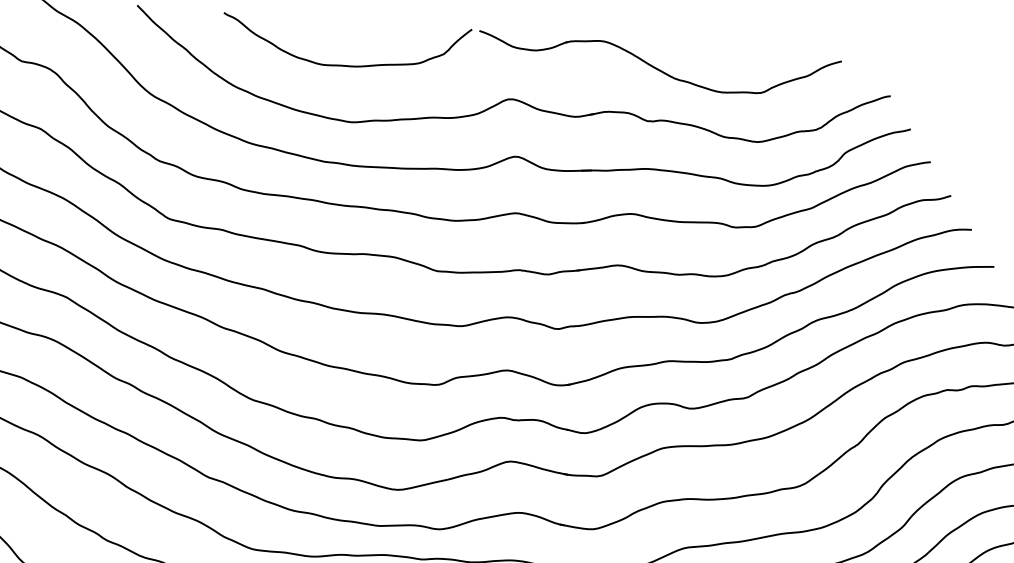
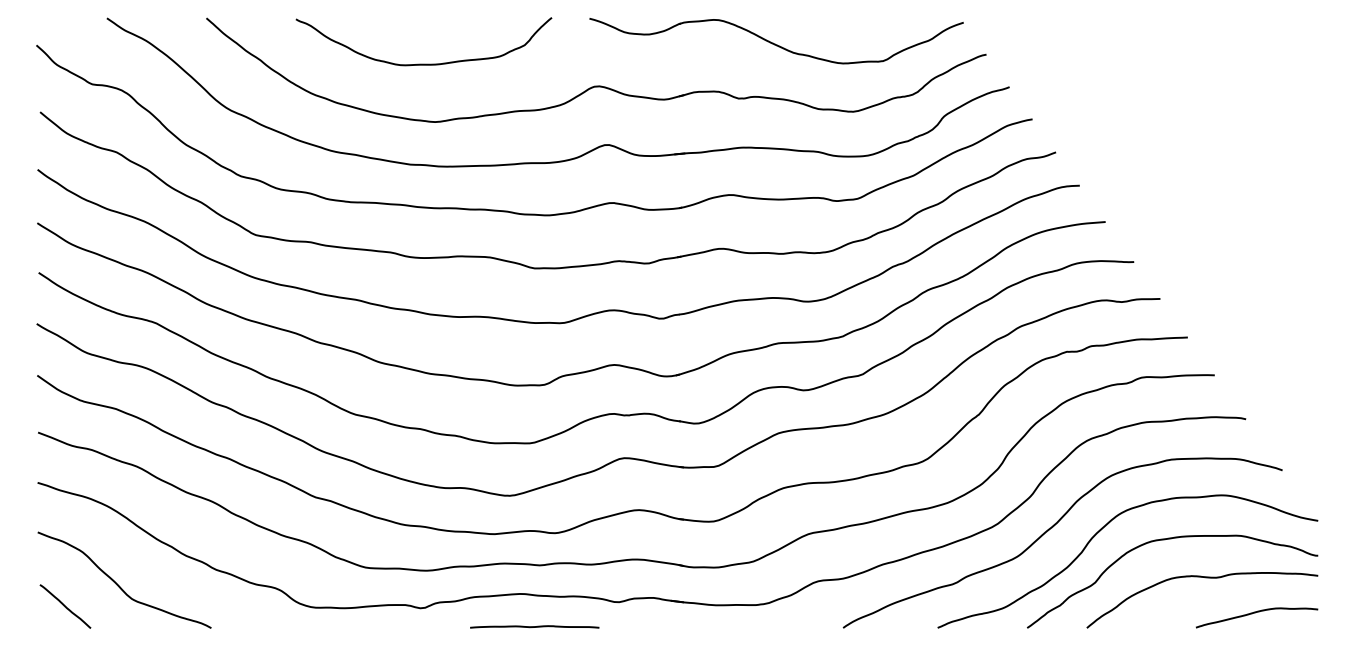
part: (659, 66) -> (776, 41), moved

